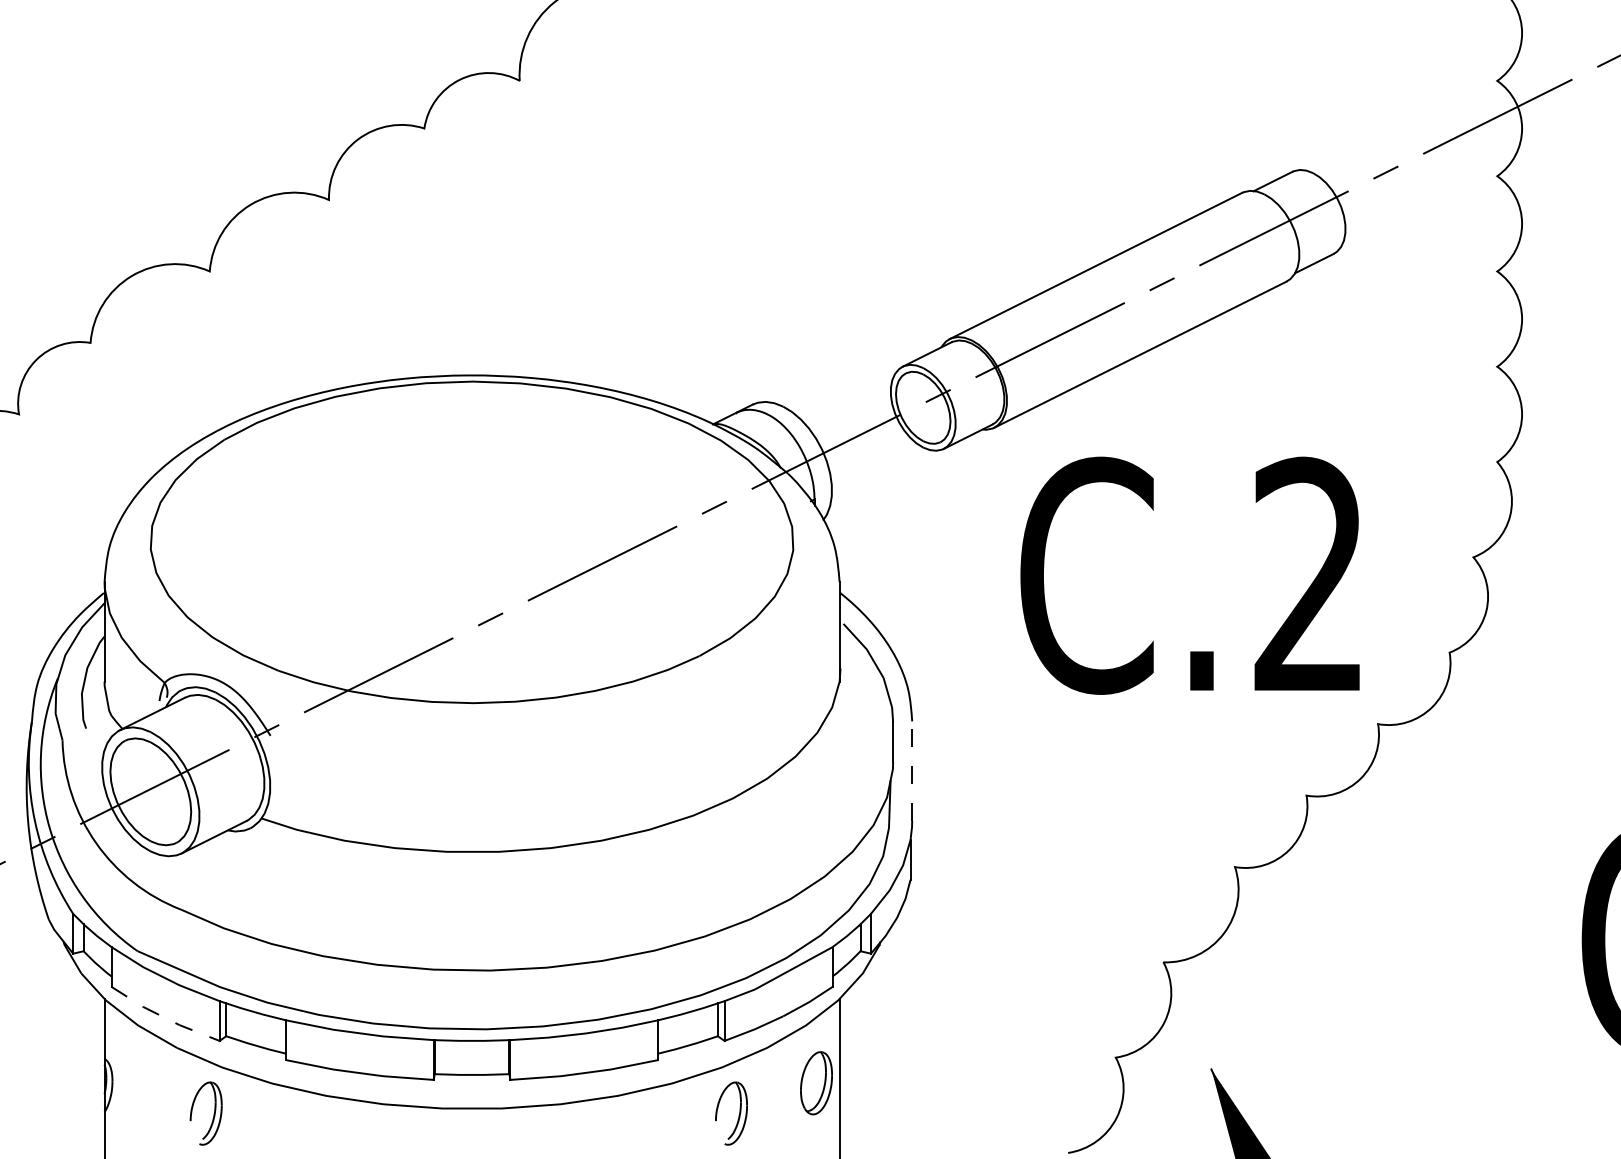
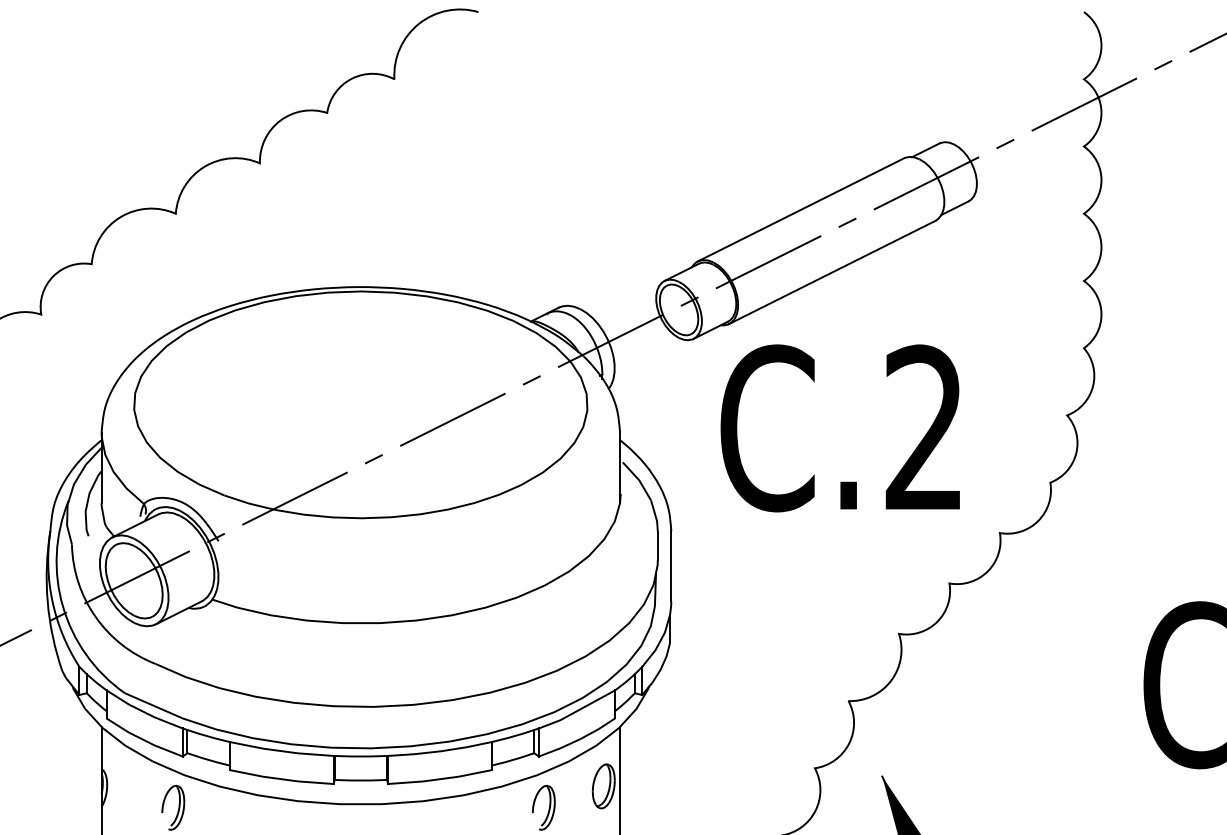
text: (1188, 575) -> (839, 428), moved
line: (912, 770) -> (671, 565), dashed -> solid
line: (163, 1018) -> (143, 740), dashed -> solid

